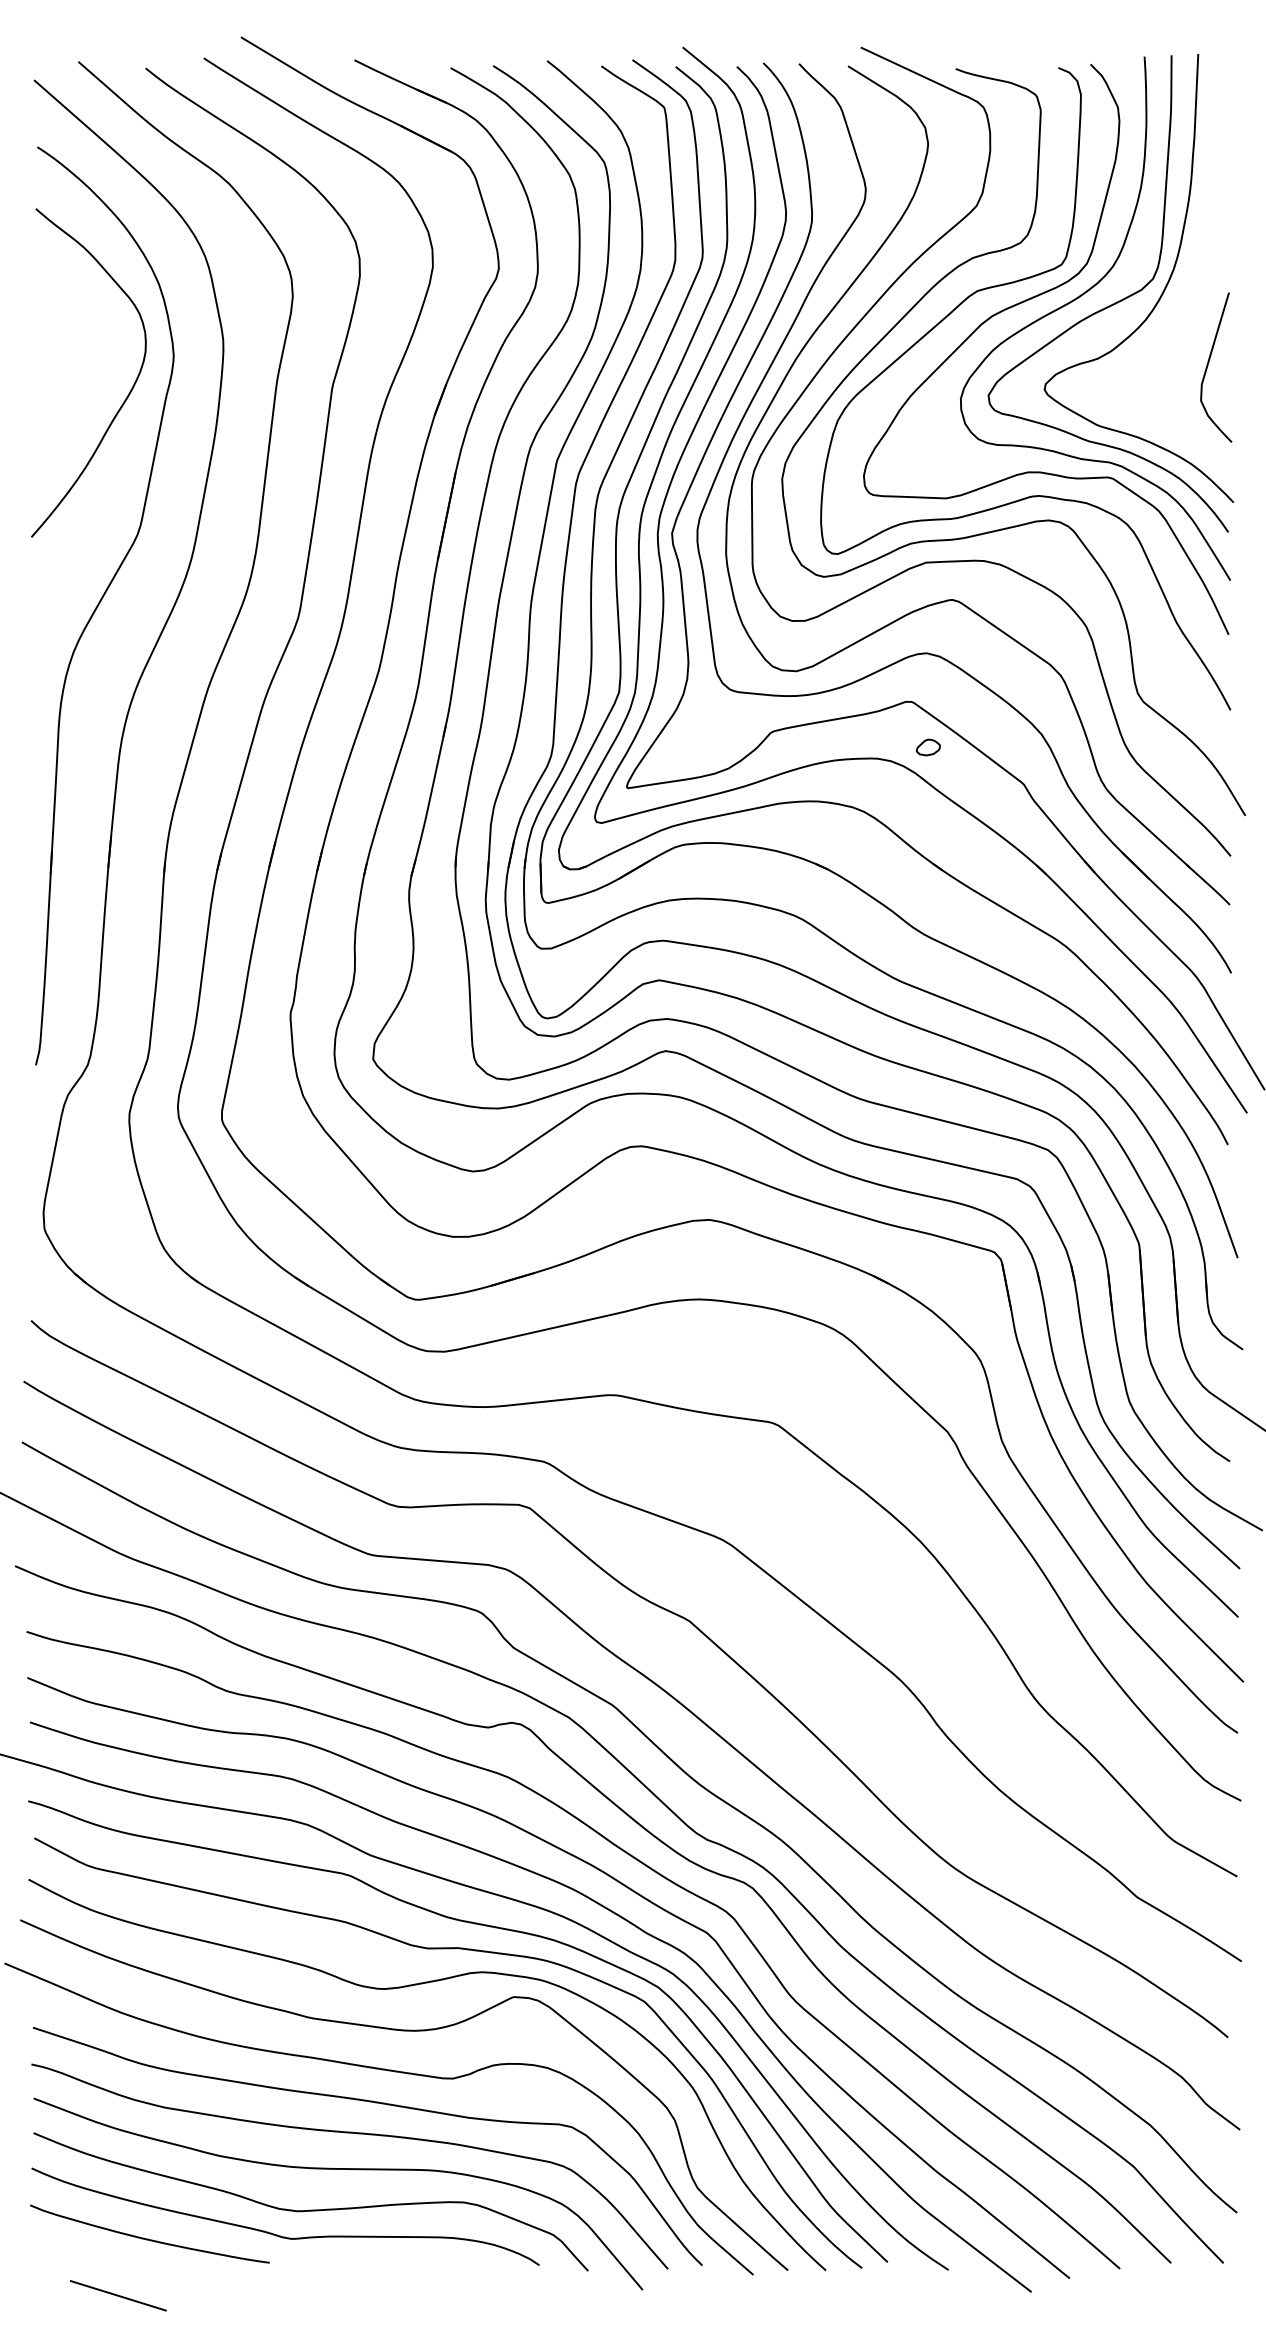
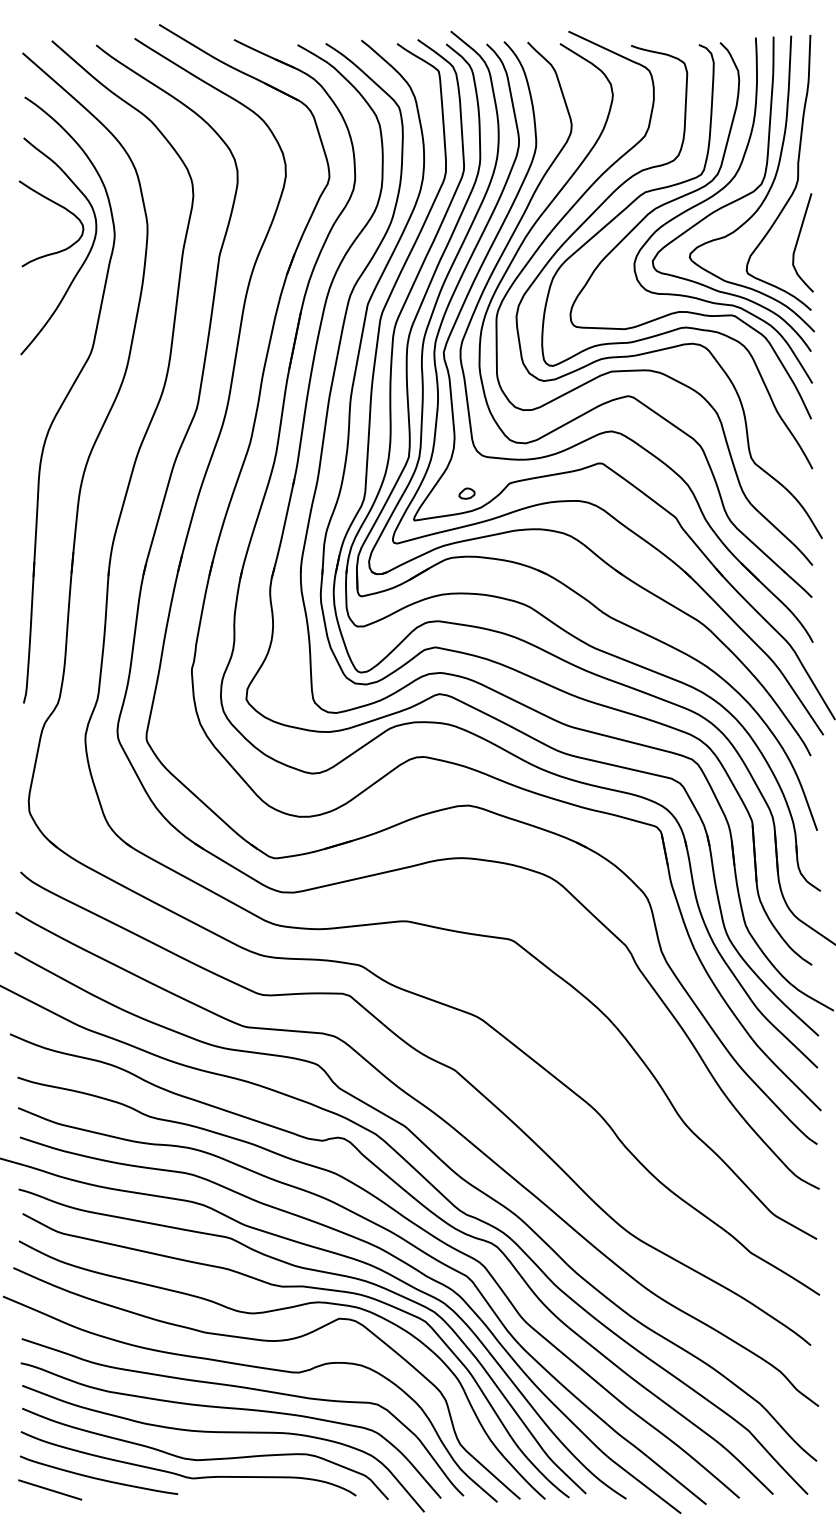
curve: (1207, 261) -> (797, 172), added
curve: (90, 312) -> (59, 206), added
part: (927, 747) -> (466, 493), moved
line: (118, 2295) -> (50, 1489), moved

